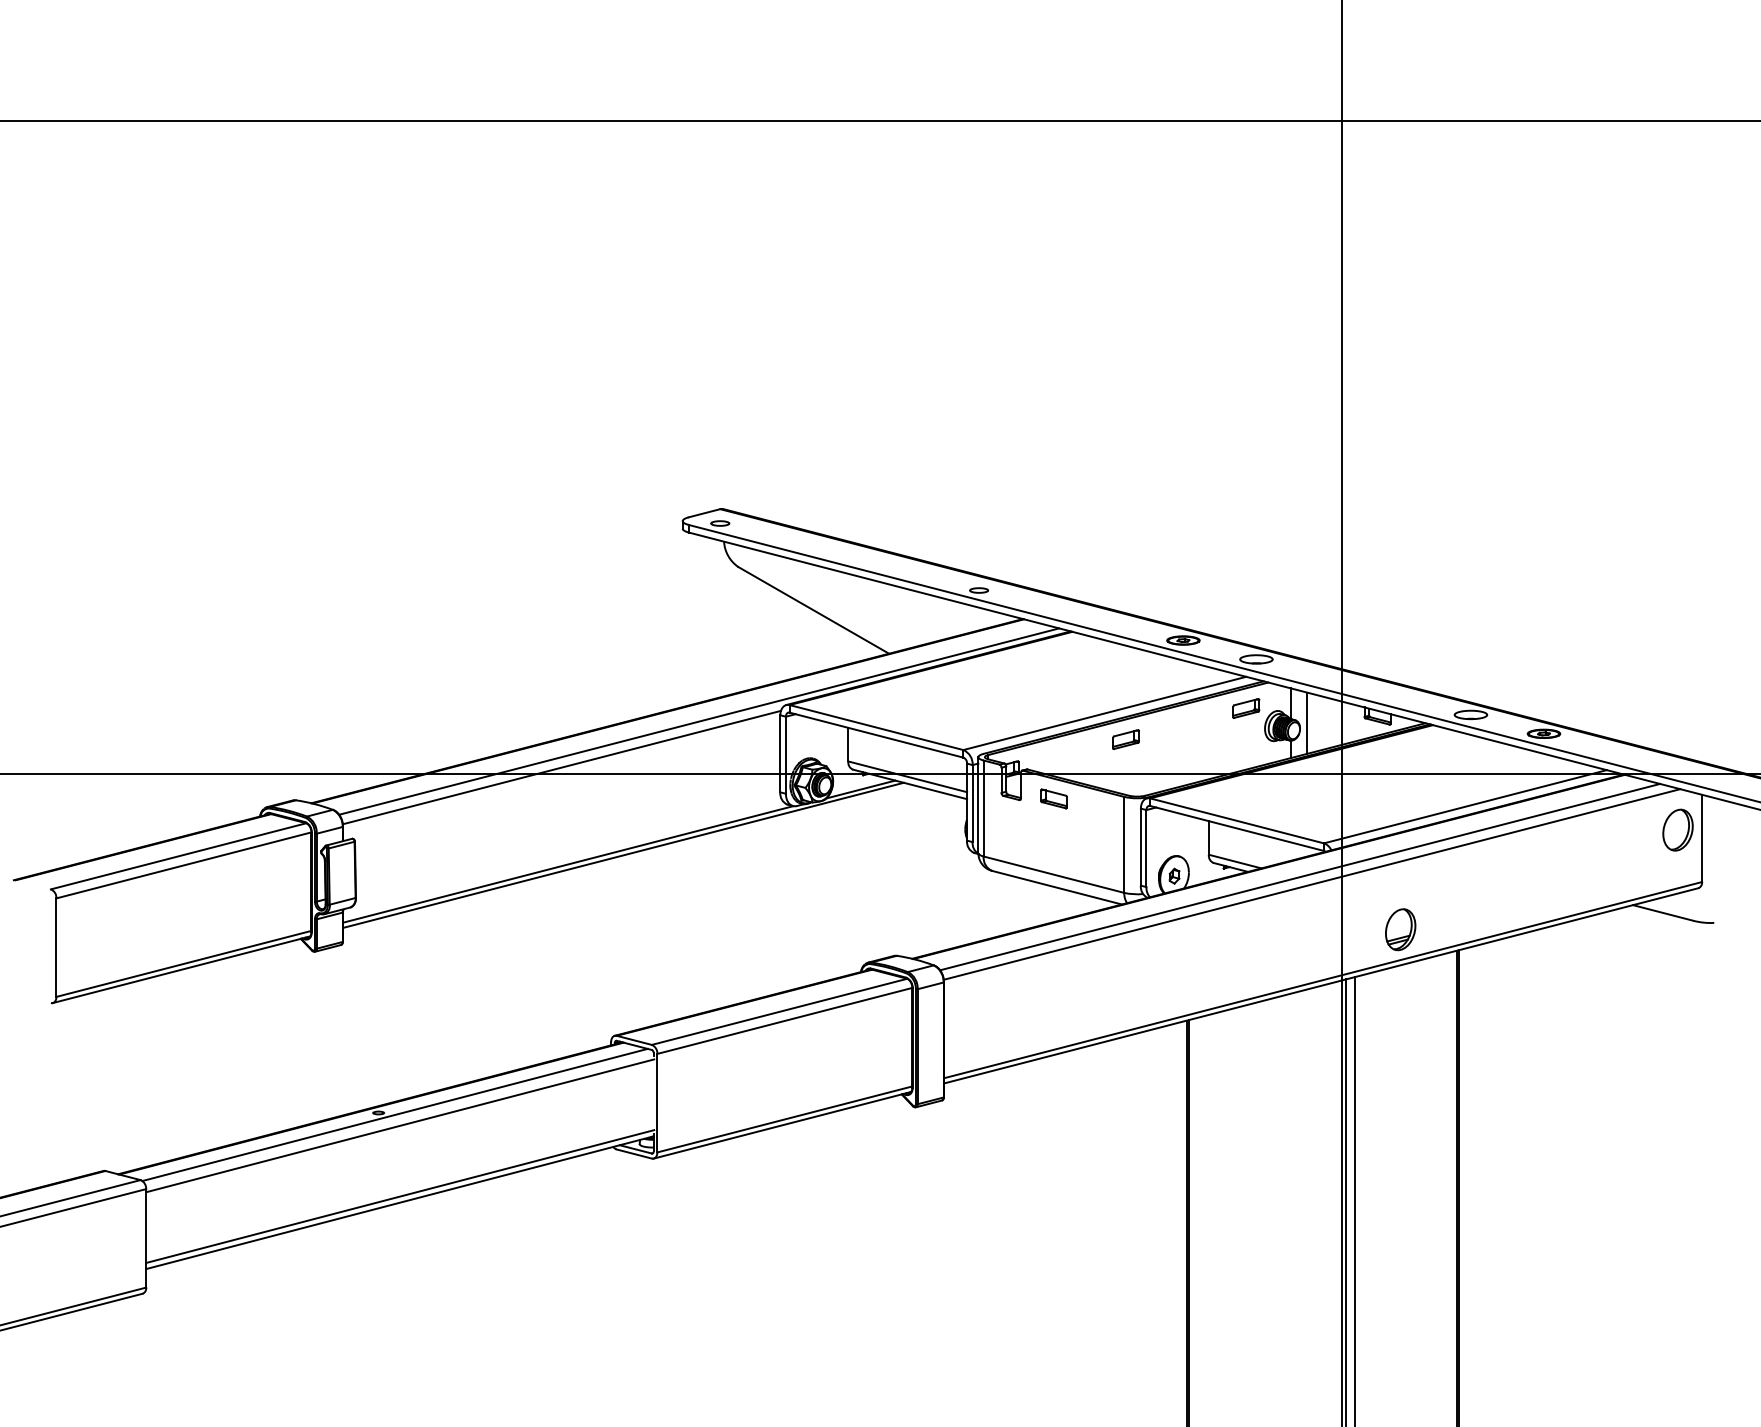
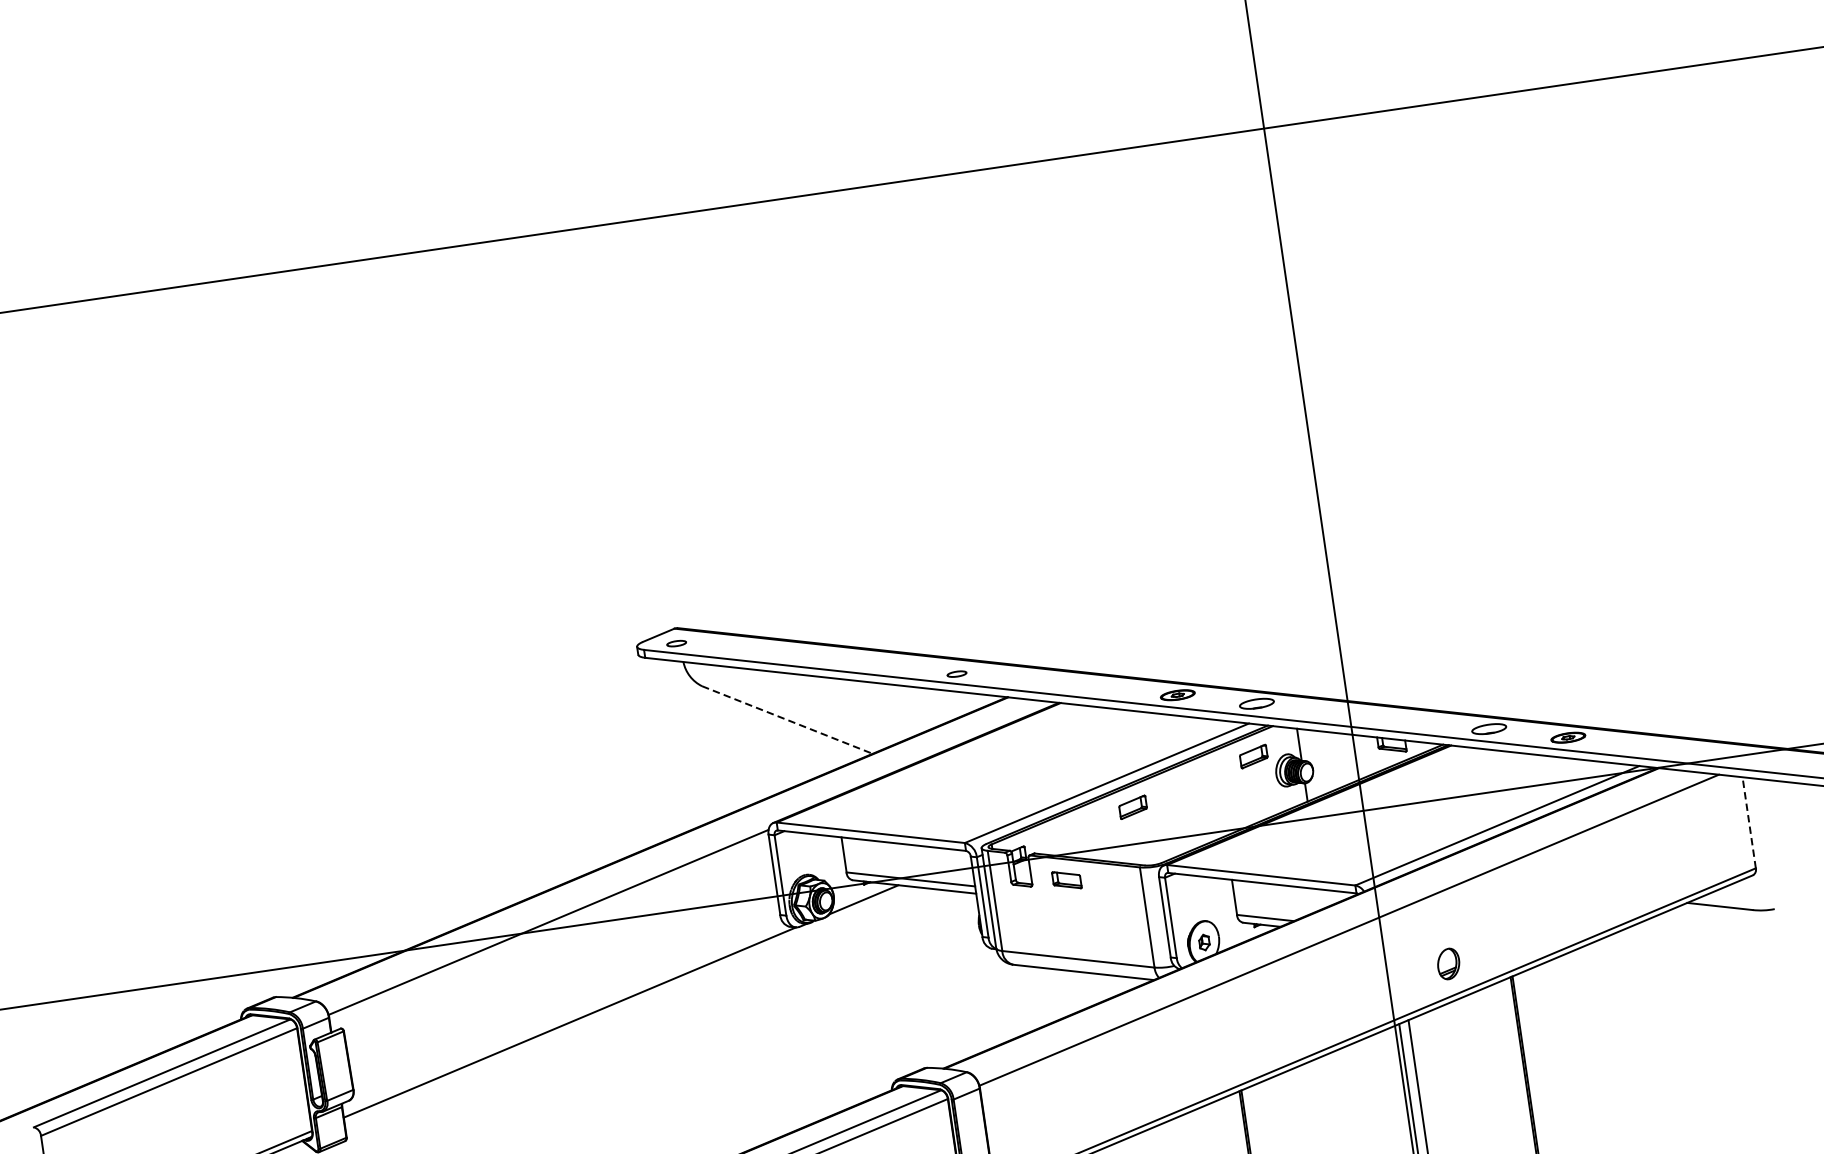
line: (814, 610) -> (788, 720), solid -> dashed
line: (699, 721) -> (685, 853), removed
line: (1307, 722) -> (1319, 761), removed
part: (1677, 829) -> (1722, 817), removed
line: (1702, 838) -> (1749, 822), solid -> dashed
line: (623, 854) -> (626, 1003), removed
line: (1300, 876) -> (1335, 923), removed
part: (1400, 929) -> (1448, 963), size x0.7

